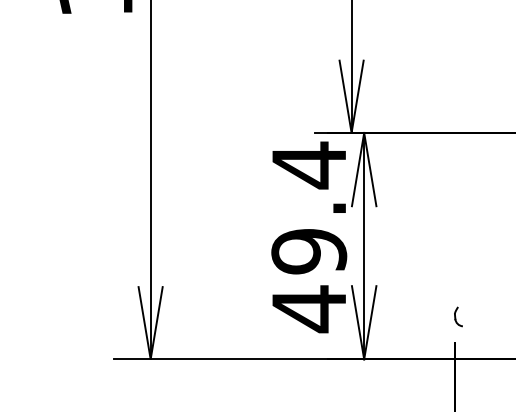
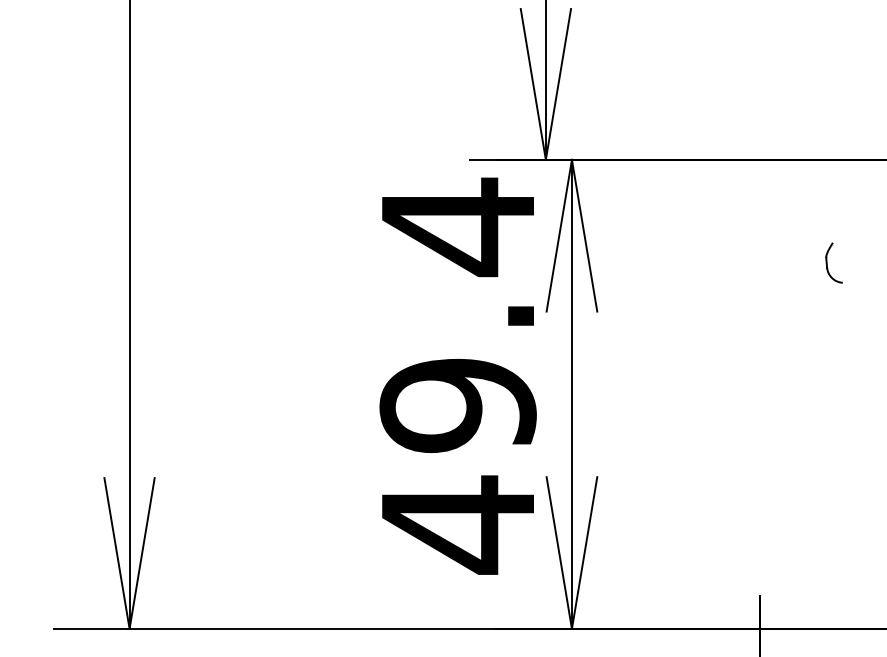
part: (458, 316) -> (833, 262), moved

